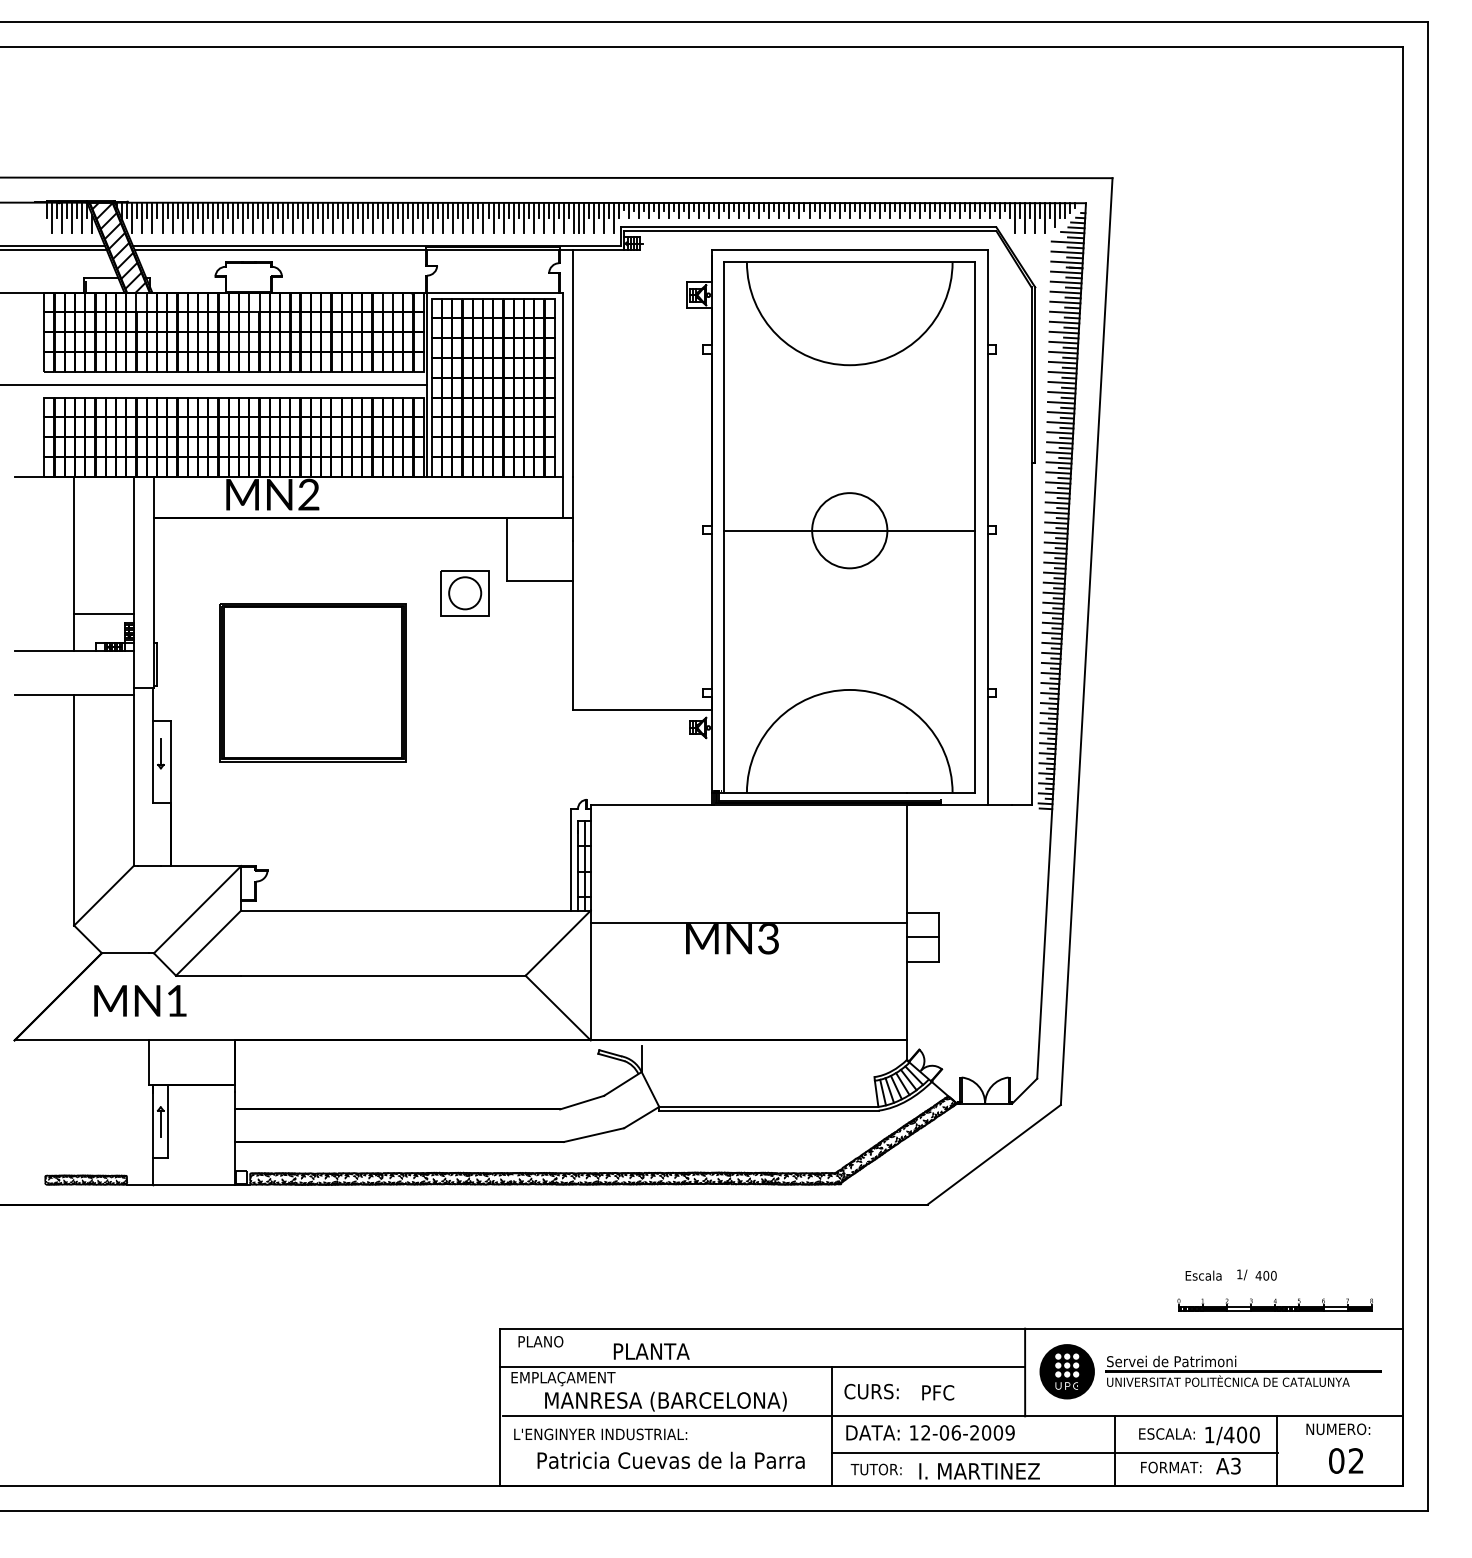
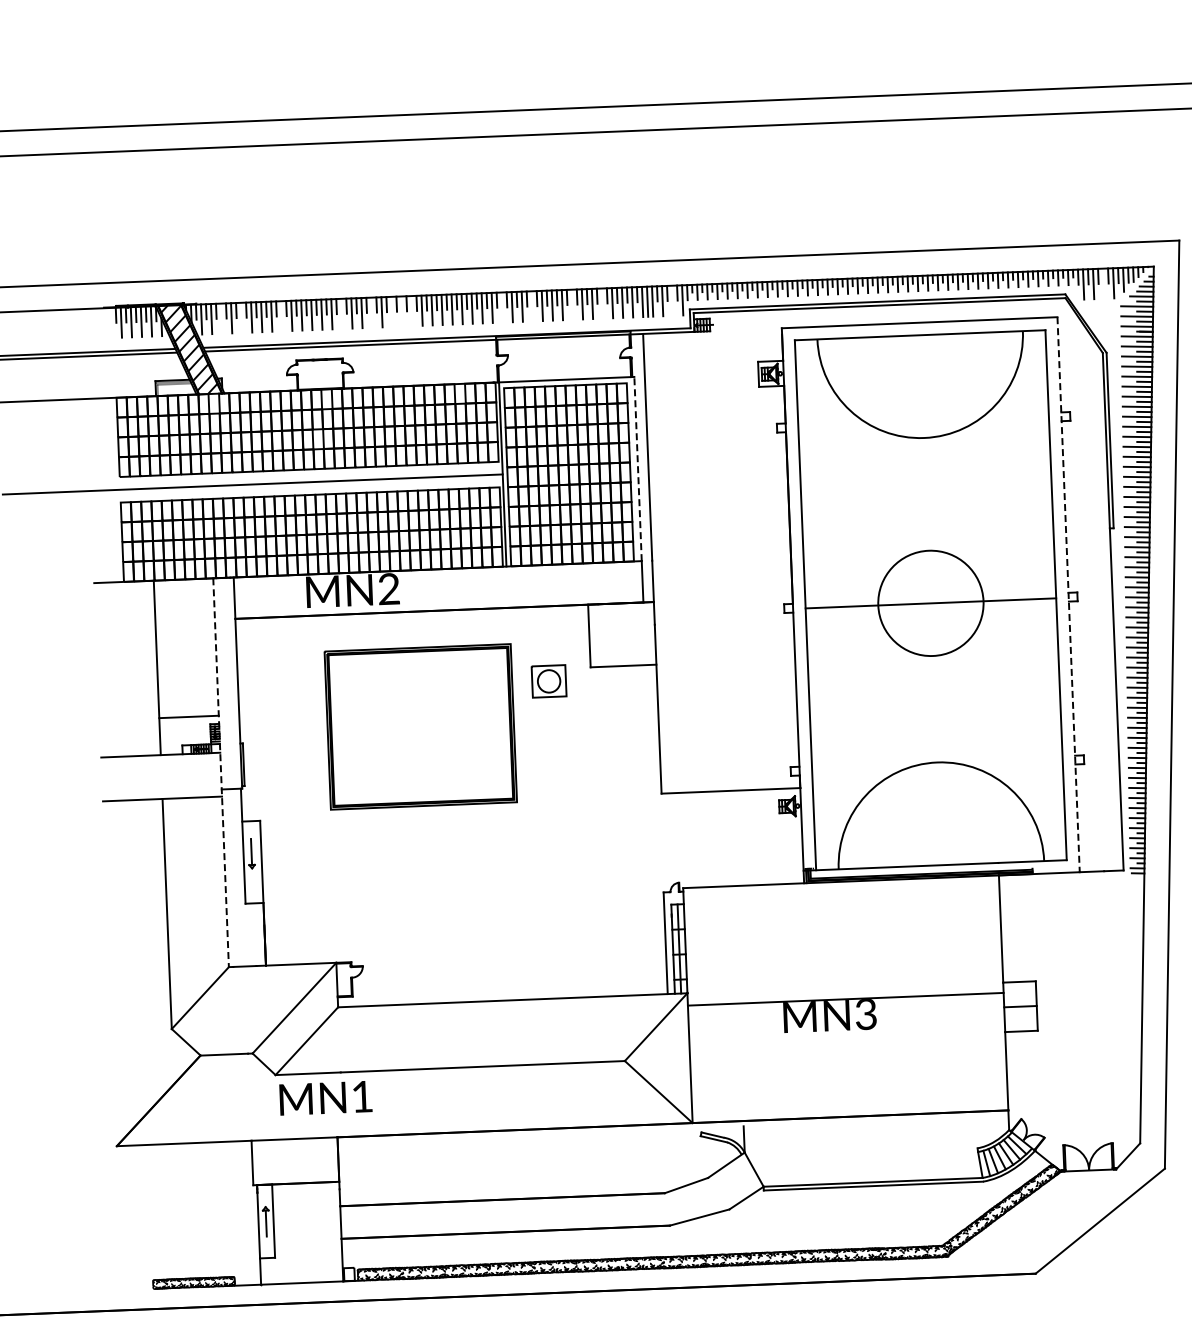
line: (152, 217) -> (221, 318), removed
line: (172, 217) -> (241, 317), removed
line: (212, 217) -> (281, 315), removed
line: (272, 217) -> (341, 313), removed
line: (302, 217) -> (371, 312), removed
line: (322, 217) -> (391, 311), removed
line: (333, 217) -> (402, 311), removed
line: (343, 217) -> (412, 310), removed
line: (433, 217) -> (502, 307), removed
line: (463, 217) -> (532, 305), removed
line: (503, 217) -> (572, 304), removed
line: (533, 217) -> (602, 303), removed
line: (603, 217) -> (672, 300), removed
line: (1035, 218) -> (1103, 283), removed
line: (562, 384) -> (638, 468), solid -> dashed
line: (987, 527) -> (1068, 594), solid -> dashed
circle: (849, 530) -> (930, 603), size x1.4
part: (464, 593) -> (548, 681), size x0.7
line: (133, 671) -> (220, 772), solid -> dashed
part: (312, 682) -> (420, 726), moved
text: (140, 1000) -> (326, 1097), moved

